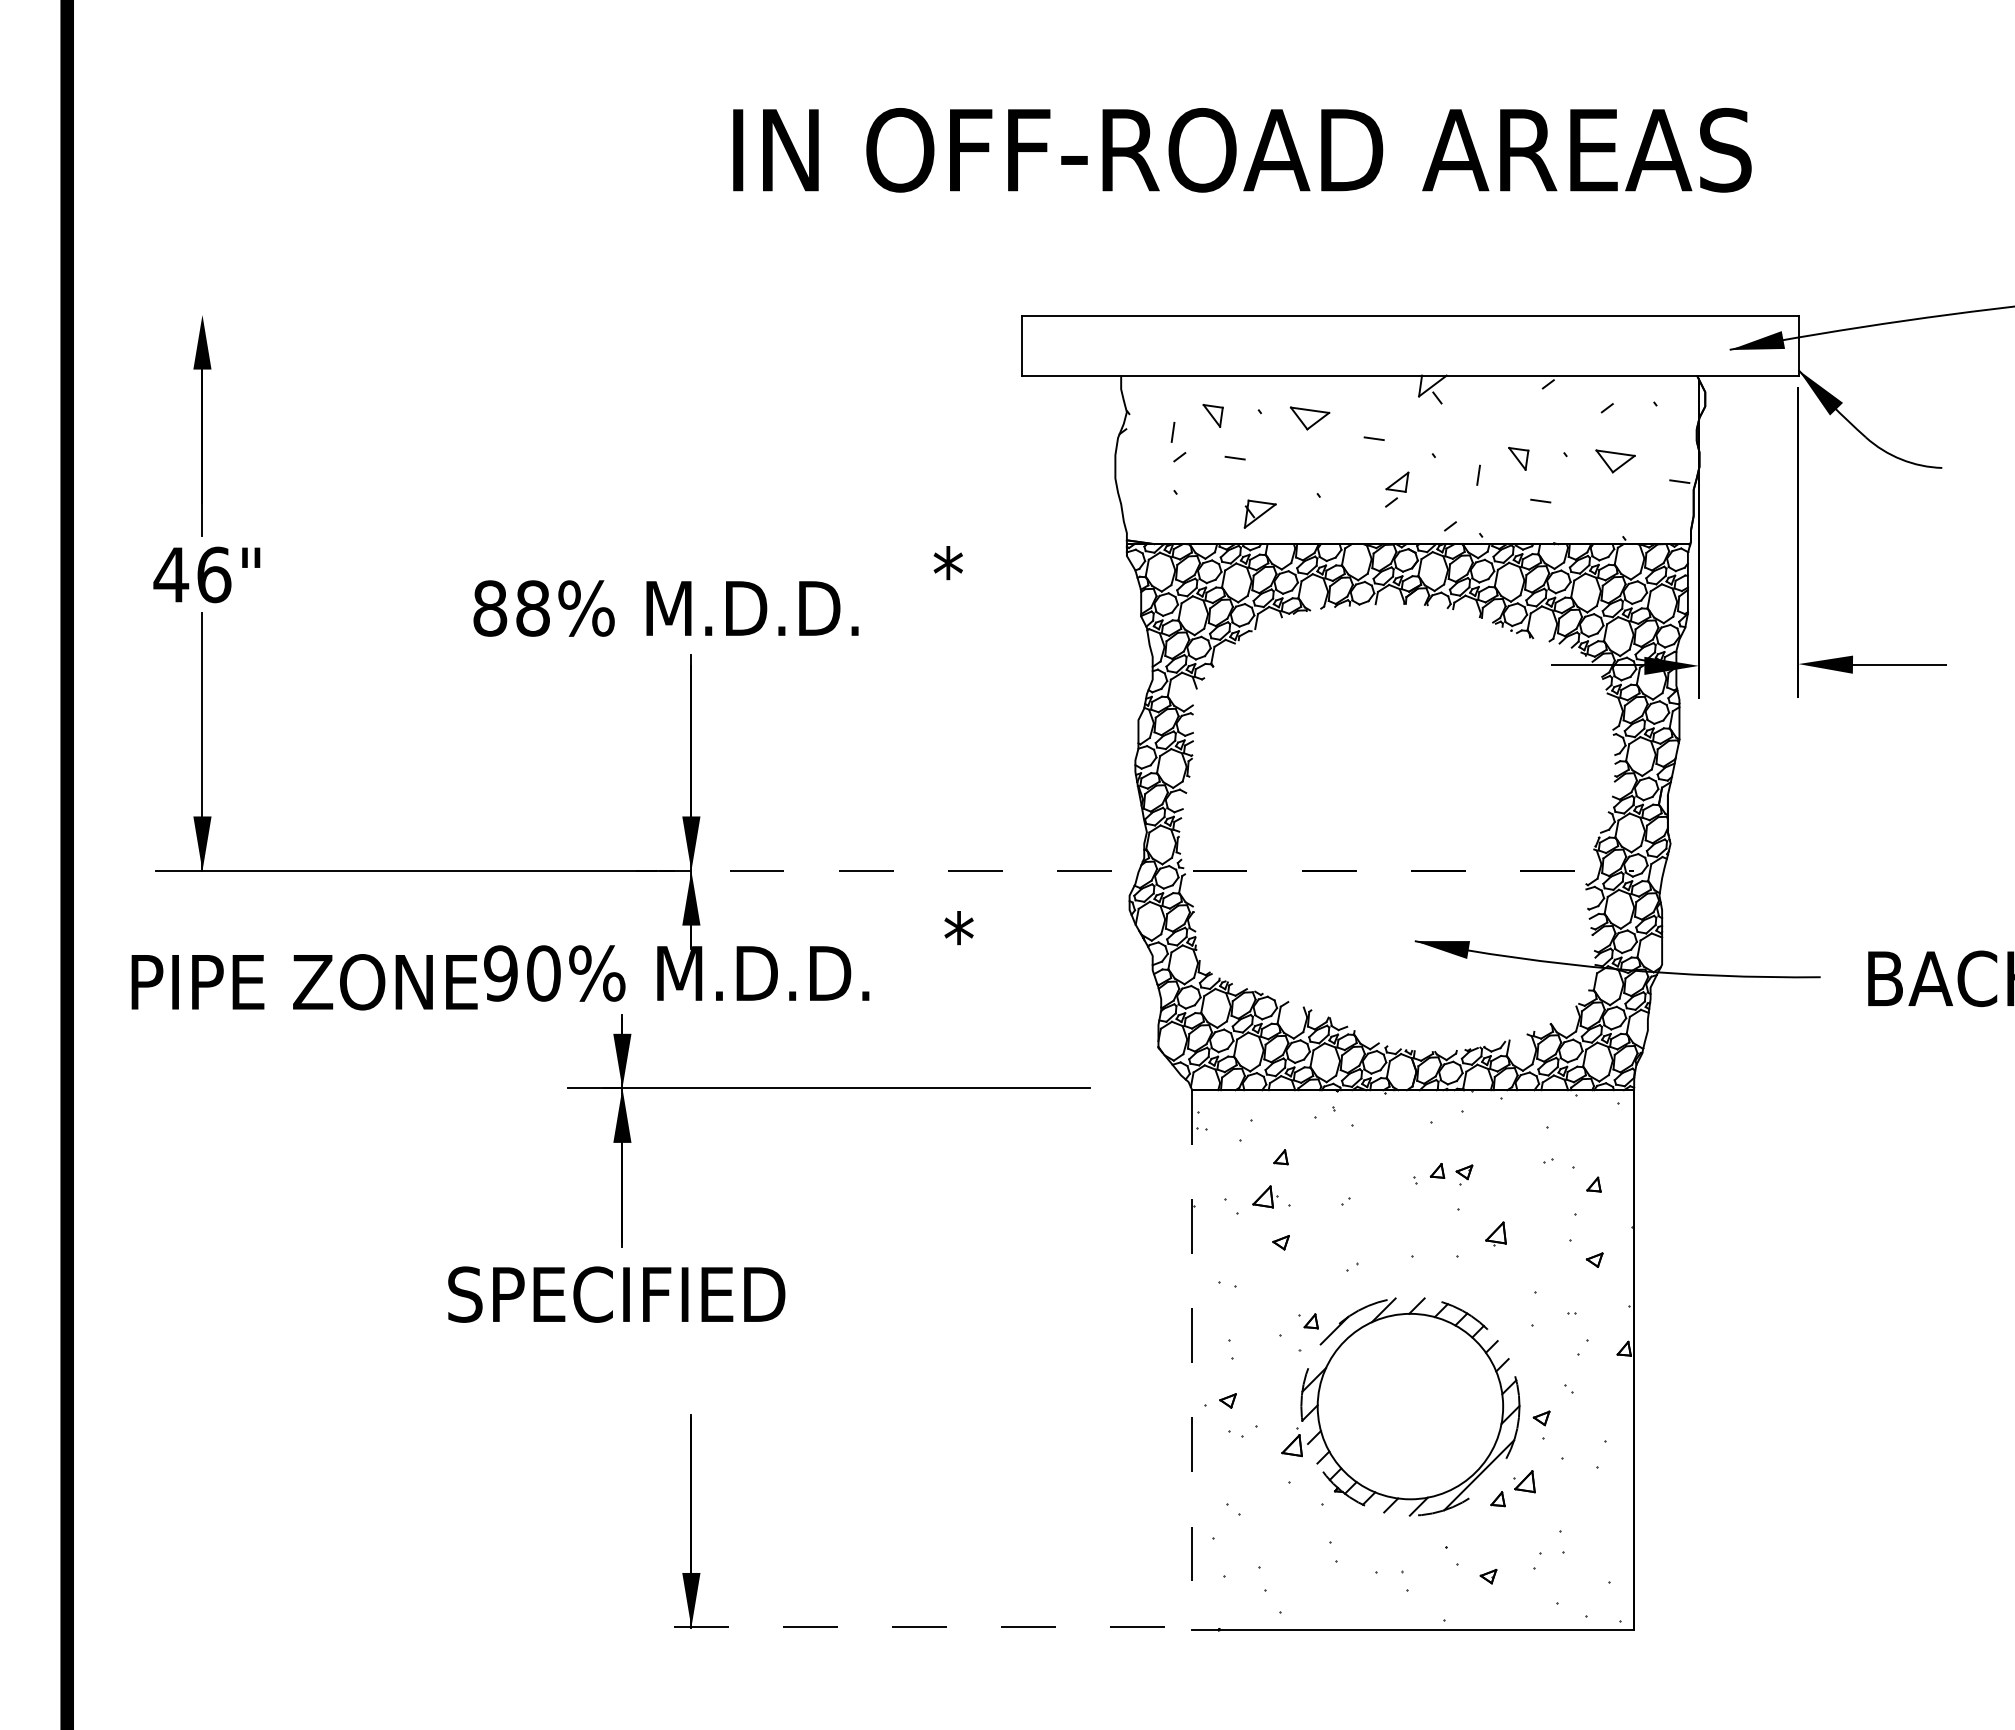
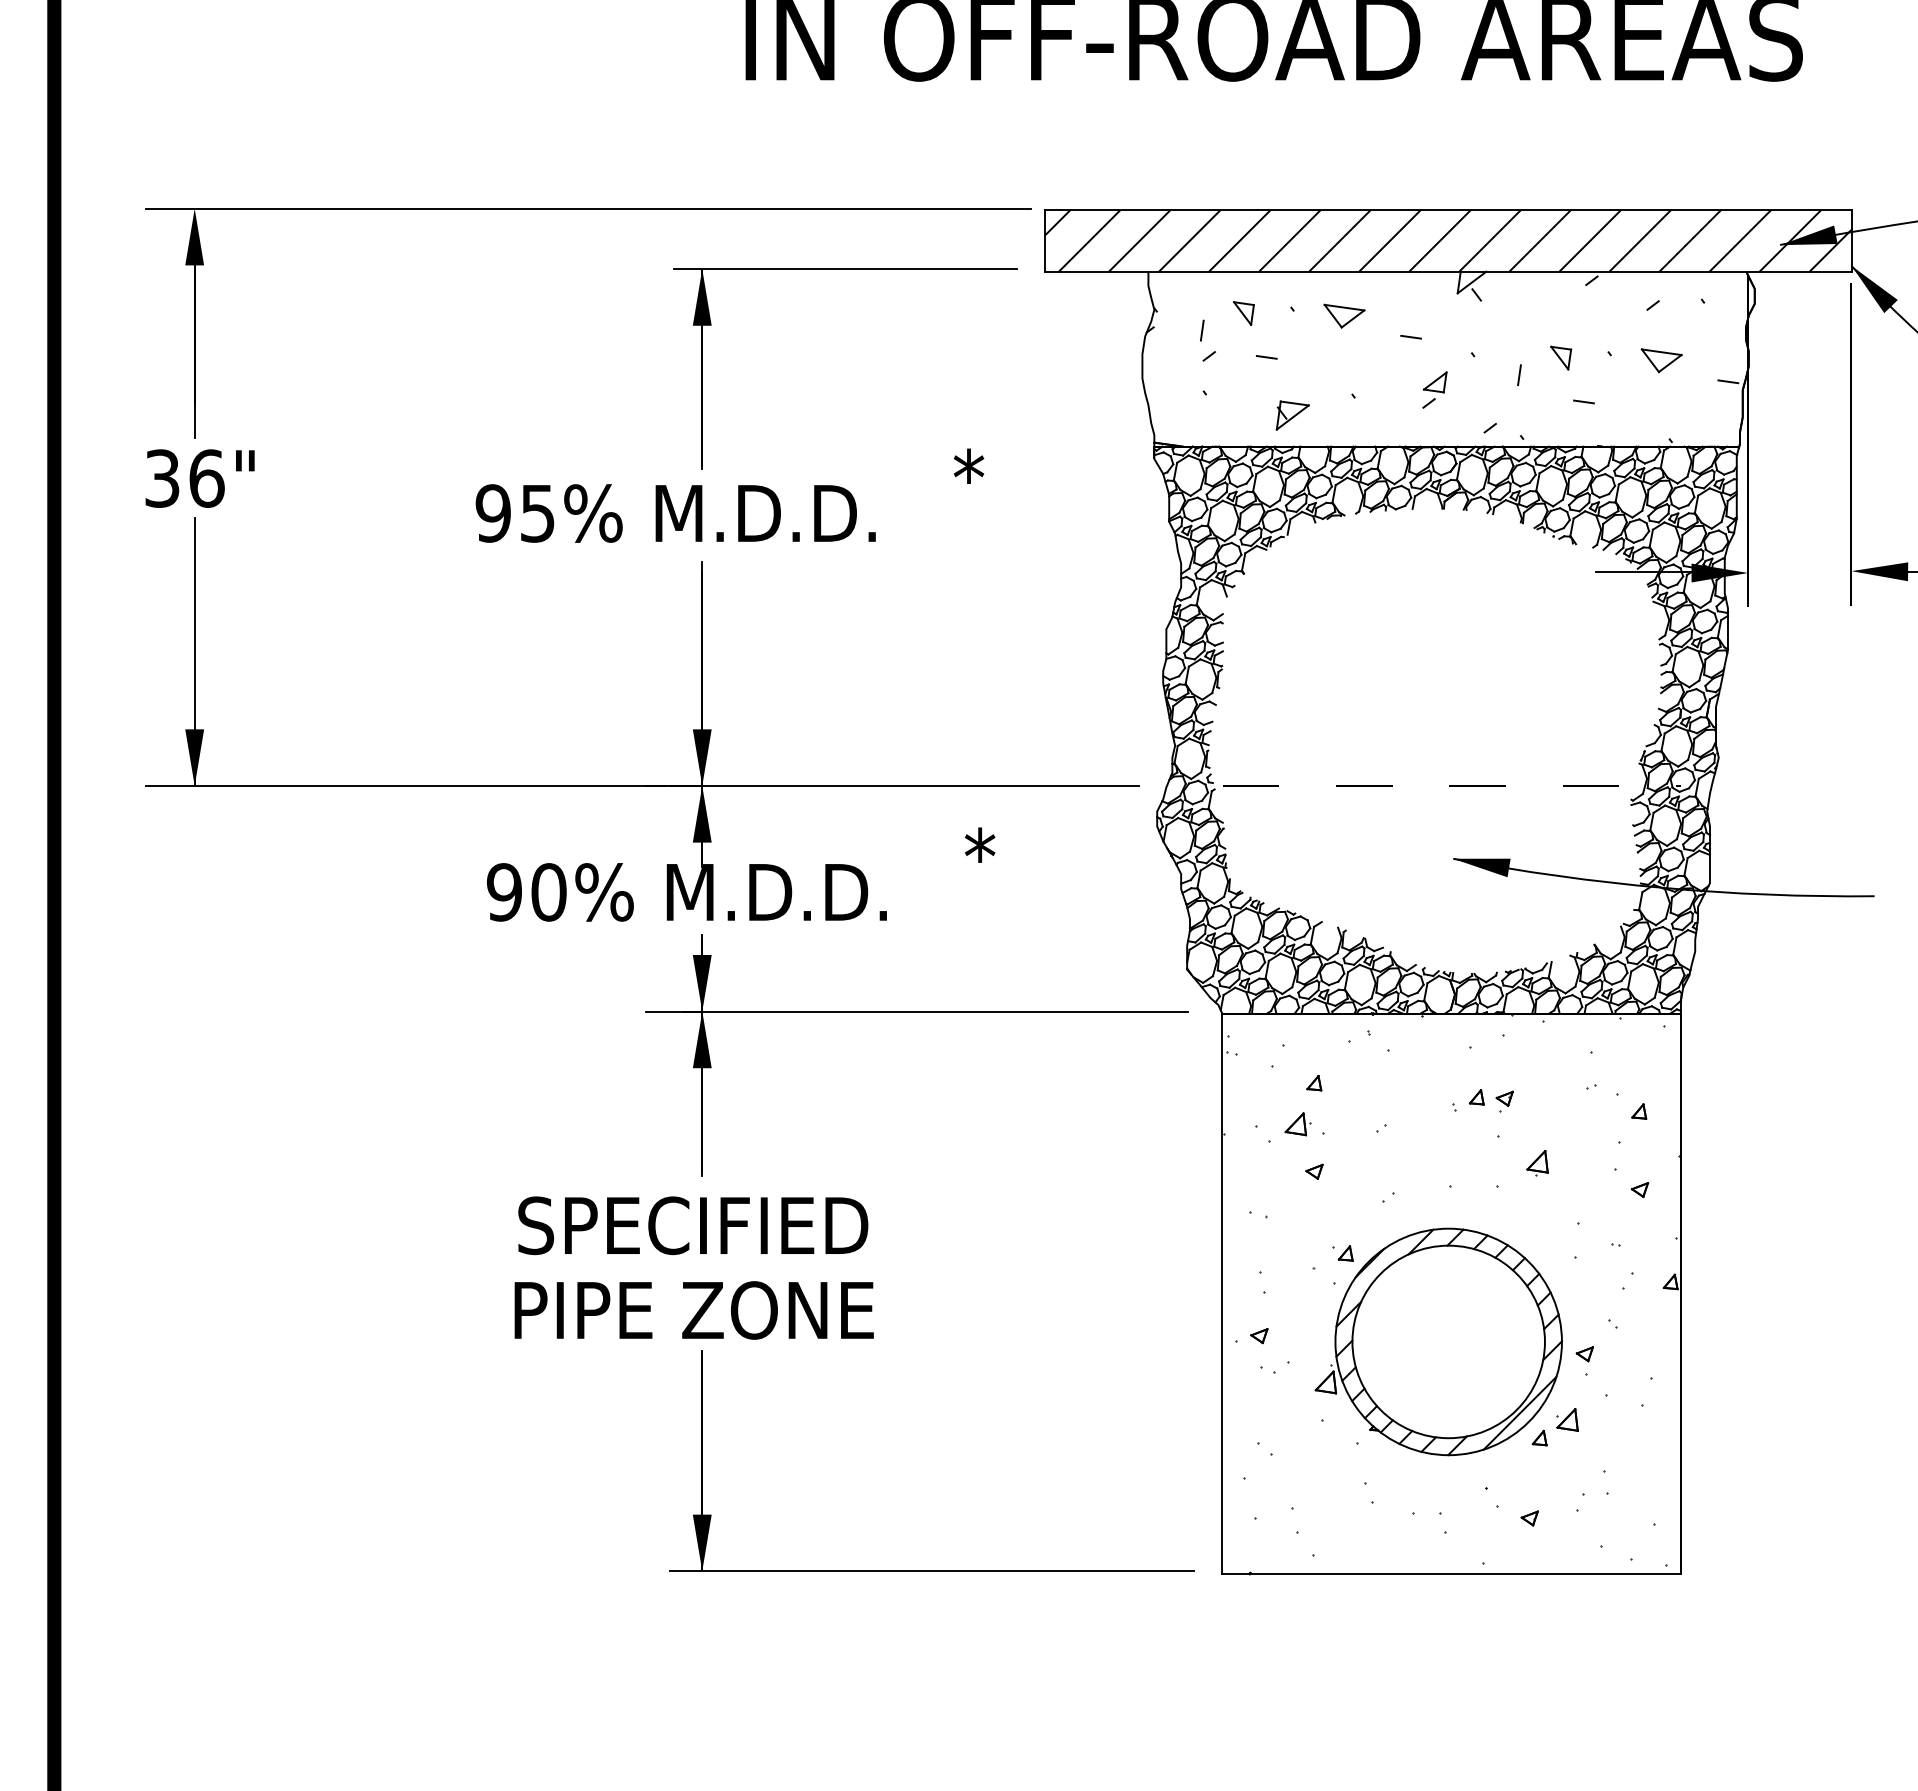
line: (581, 314) -> (588, 208), added
hatch: (1410, 345) -> (1448, 240), added
part: (829, 373) -> (845, 269), added
text: (171, 574) -> (162, 478), 46" -> 36"
text: (511, 608) -> (515, 513), 88% -> 95%
line: (885, 871) -> (903, 786), dashed -> solid
text: (304, 982) -> (694, 1310), moved
part: (828, 1088) -> (916, 1011), moved
text: (616, 1294) -> (693, 1225), moved
line: (1192, 1360) -> (1222, 1294), dashed -> solid
circle: (1410, 1406) -> (1448, 1341), dashed -> solid
line: (912, 1627) -> (931, 1571), dashed -> solid

